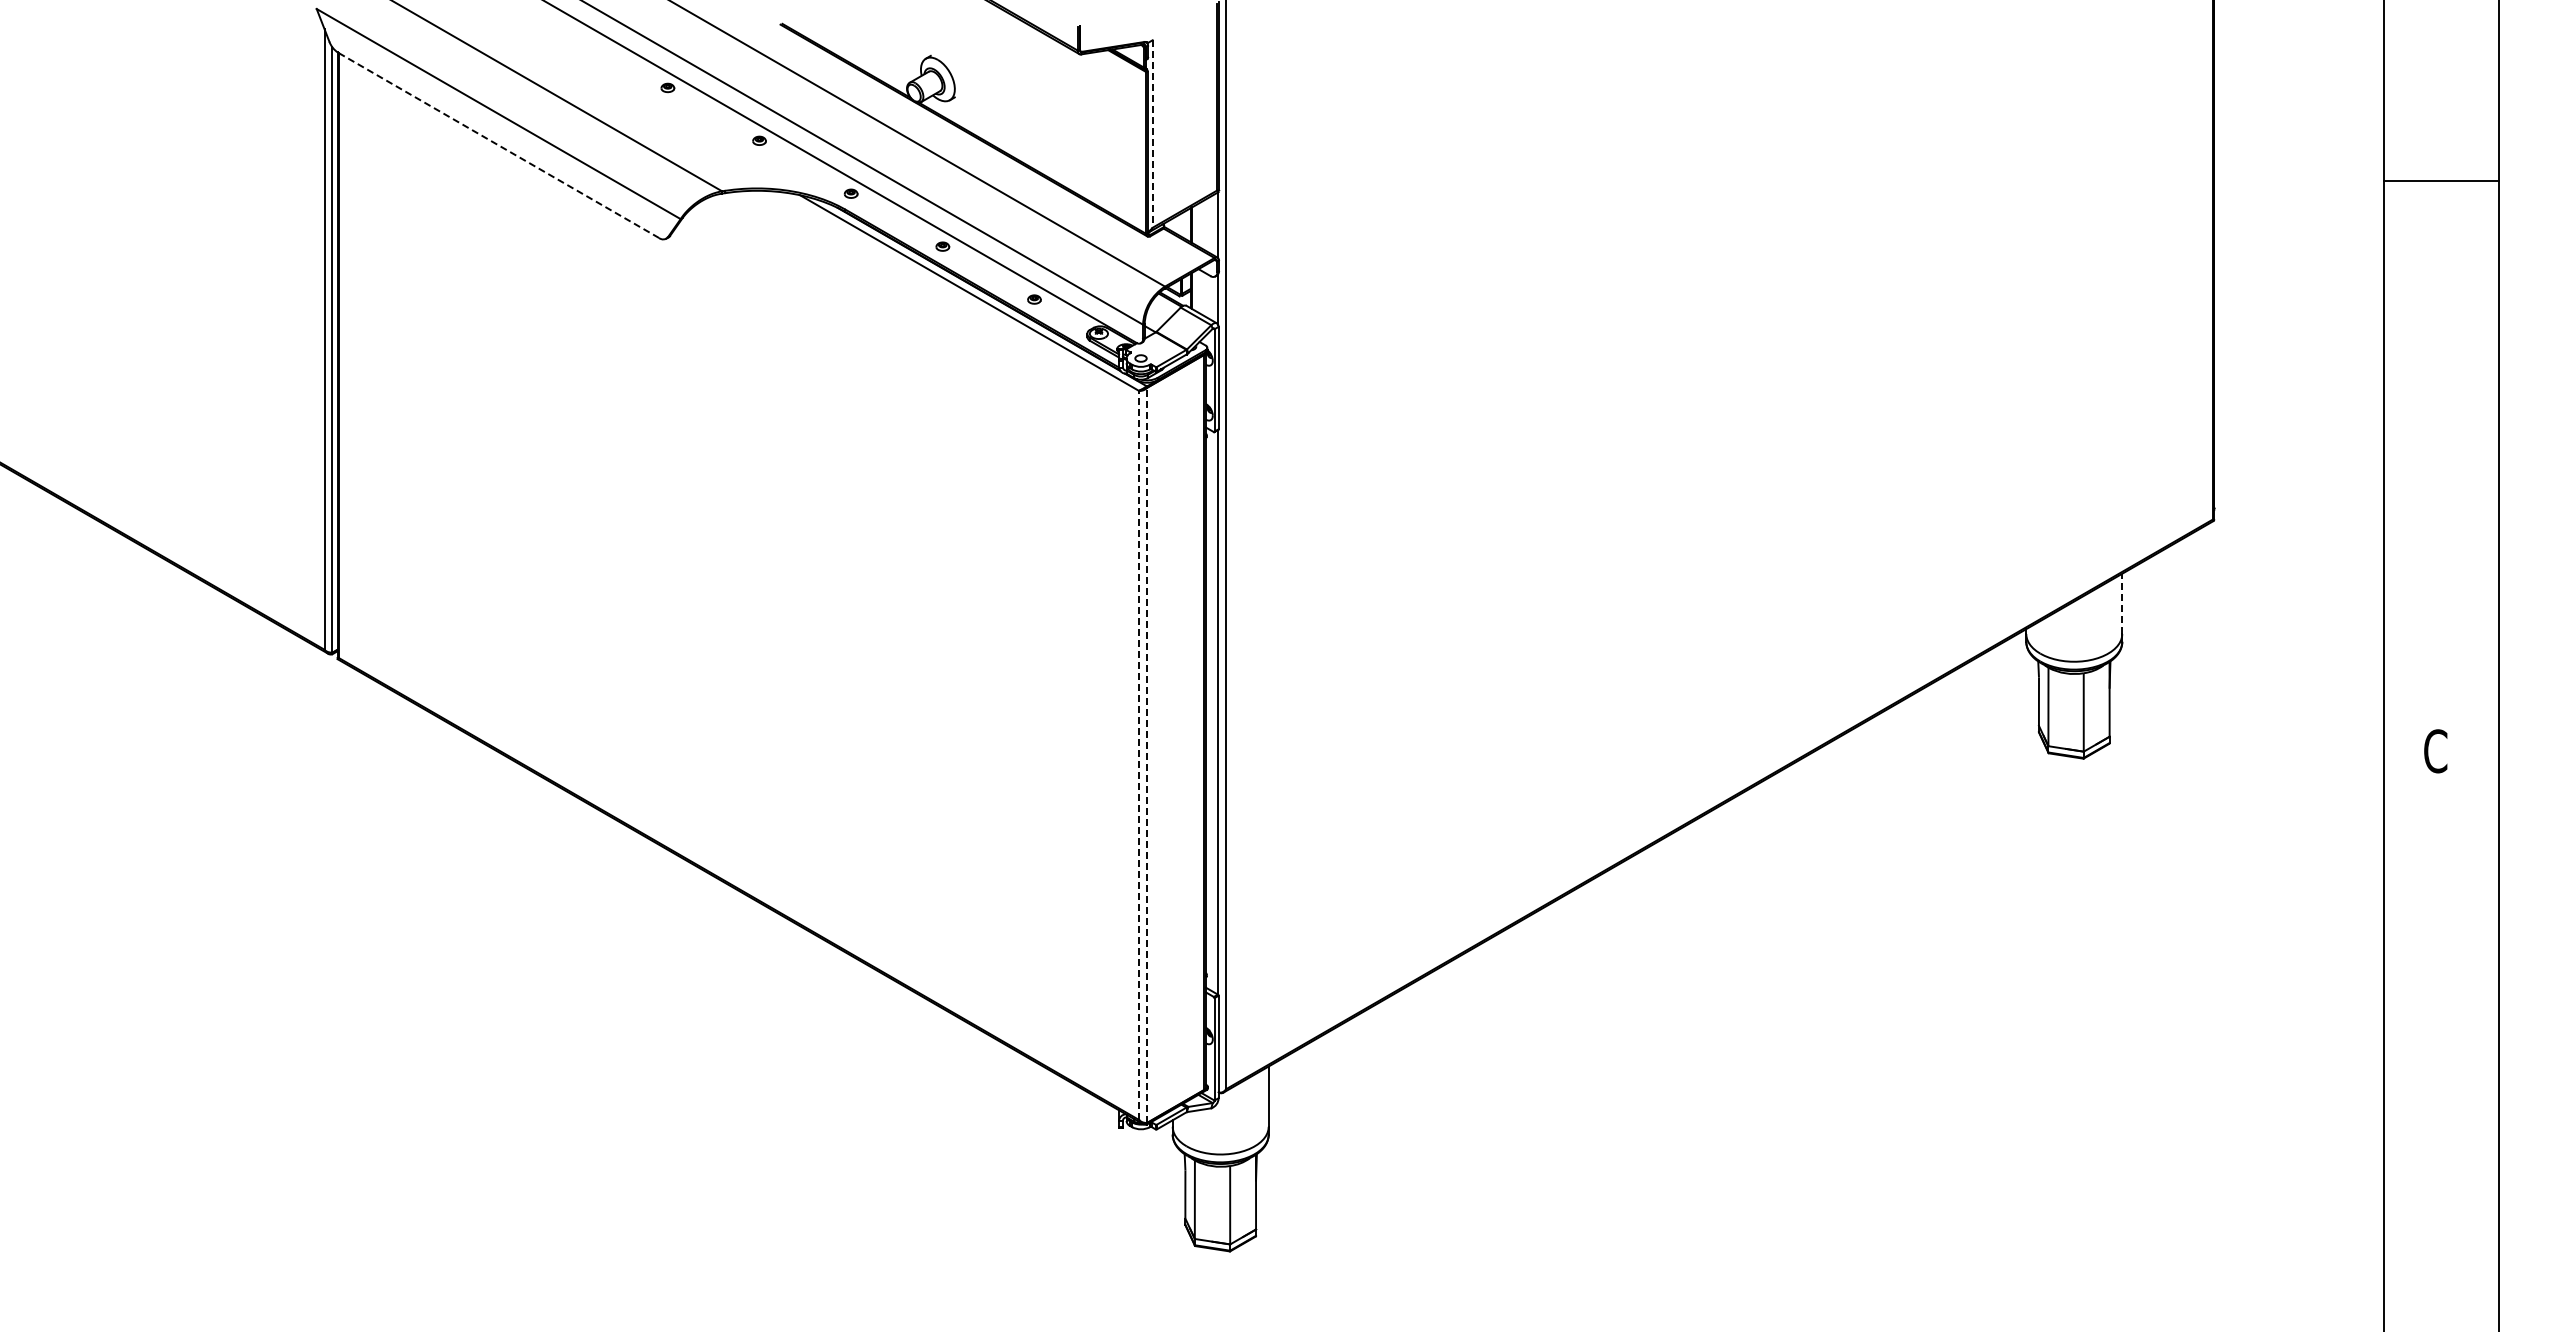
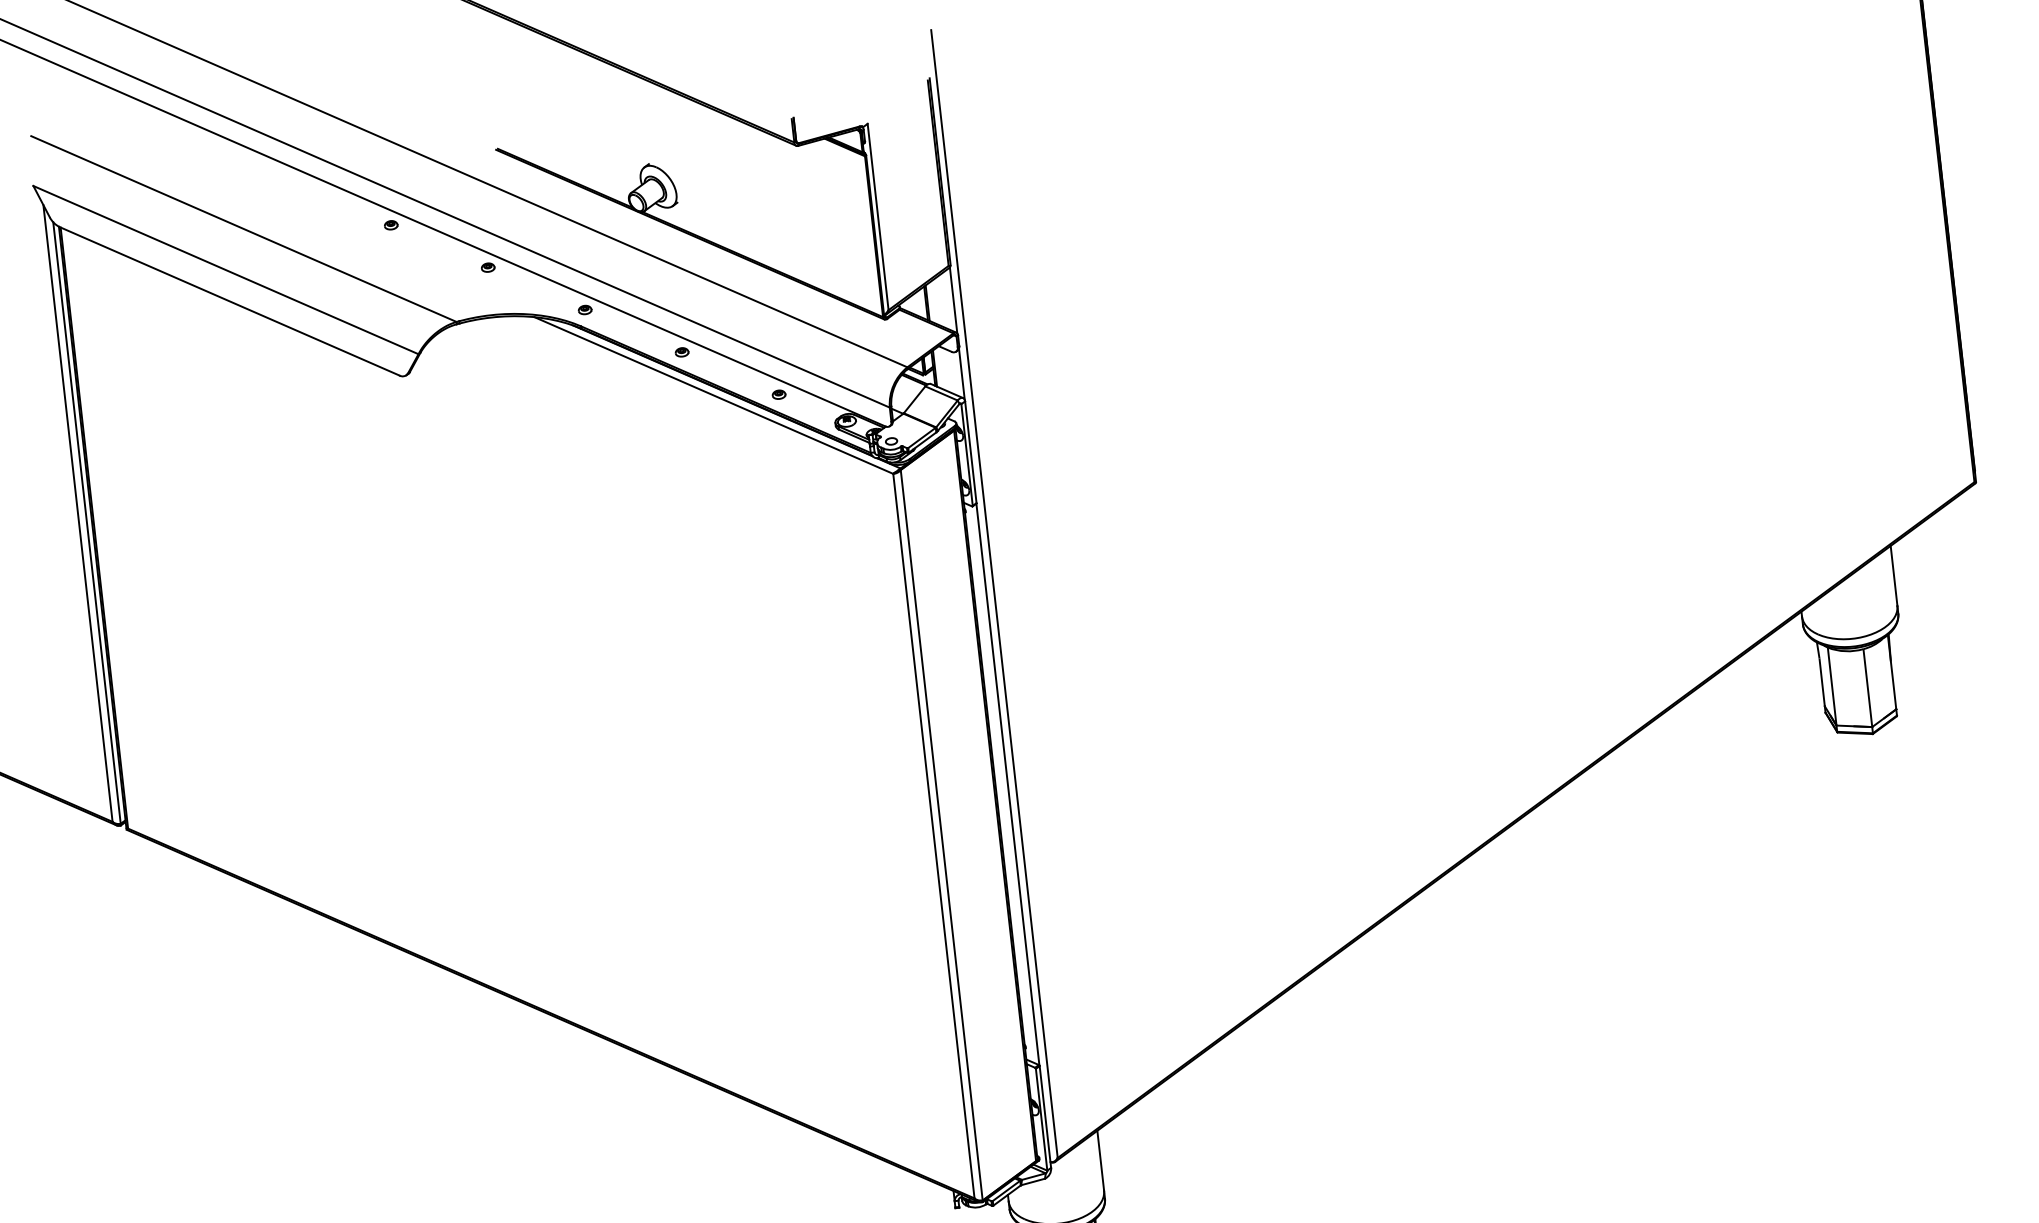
line: (1152, 134) -> (877, 217), dashed -> solid
line: (498, 145) -> (229, 301), dashed -> solid
line: (2122, 603) -> (1894, 575), dashed -> solid
line: (1147, 754) -> (942, 834), dashed -> solid
line: (1139, 755) -> (934, 836), dashed -> solid

